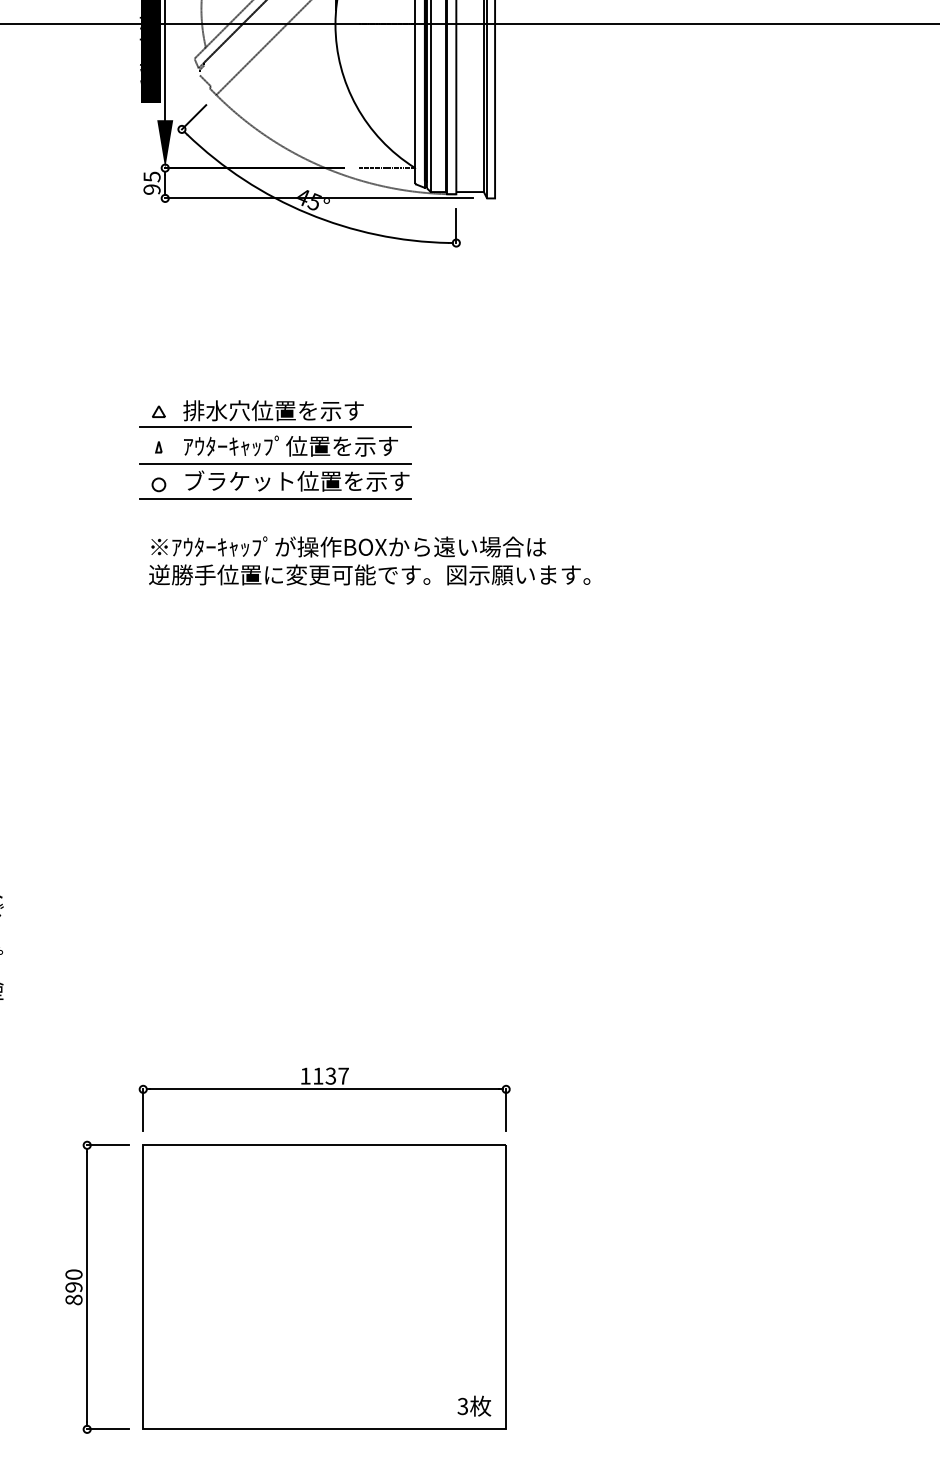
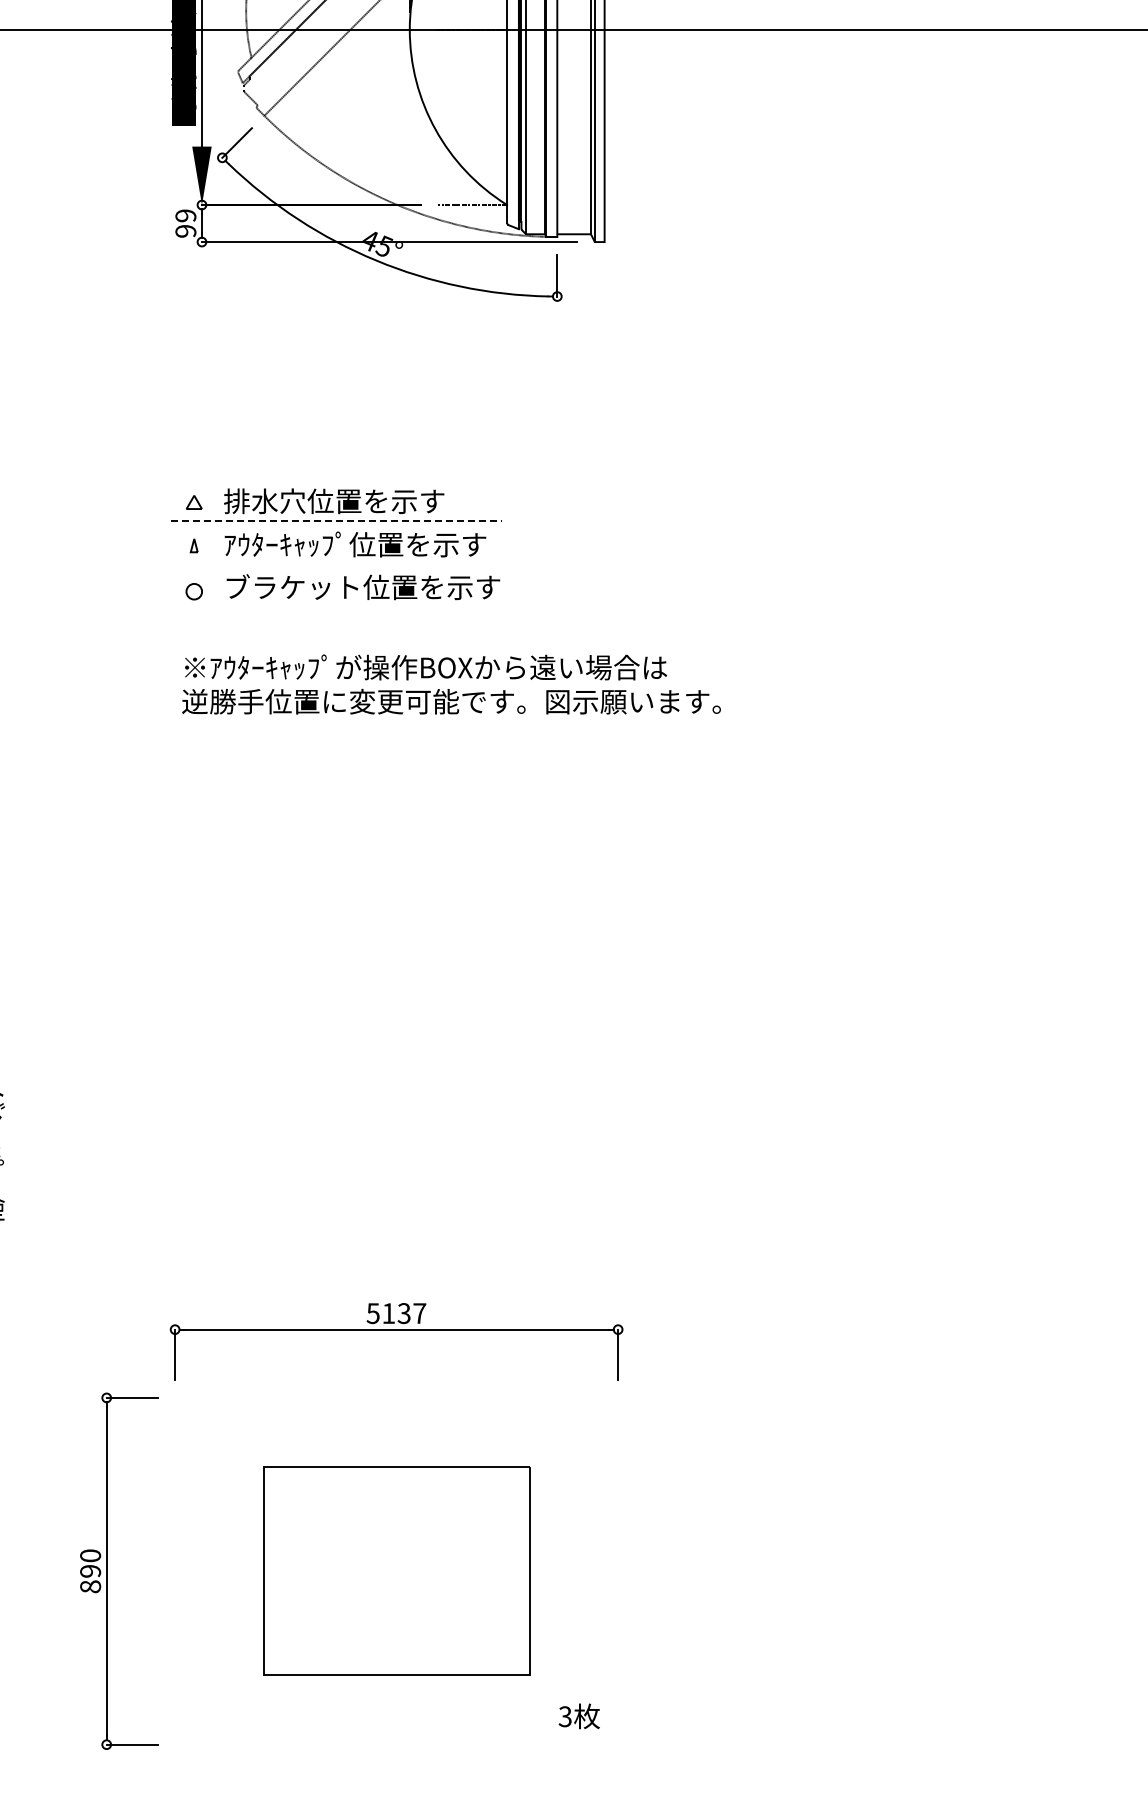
text: (151, 176) -> (185, 215), 95 -> 99
line: (275, 426) -> (336, 520), solid -> dashed
line: (275, 464) -> (336, 566), removed
line: (275, 499) -> (336, 609), removed
text: (304, 1076) -> (372, 1313), 1137 -> 5137
part: (324, 1287) -> (396, 1571), size x0.6

